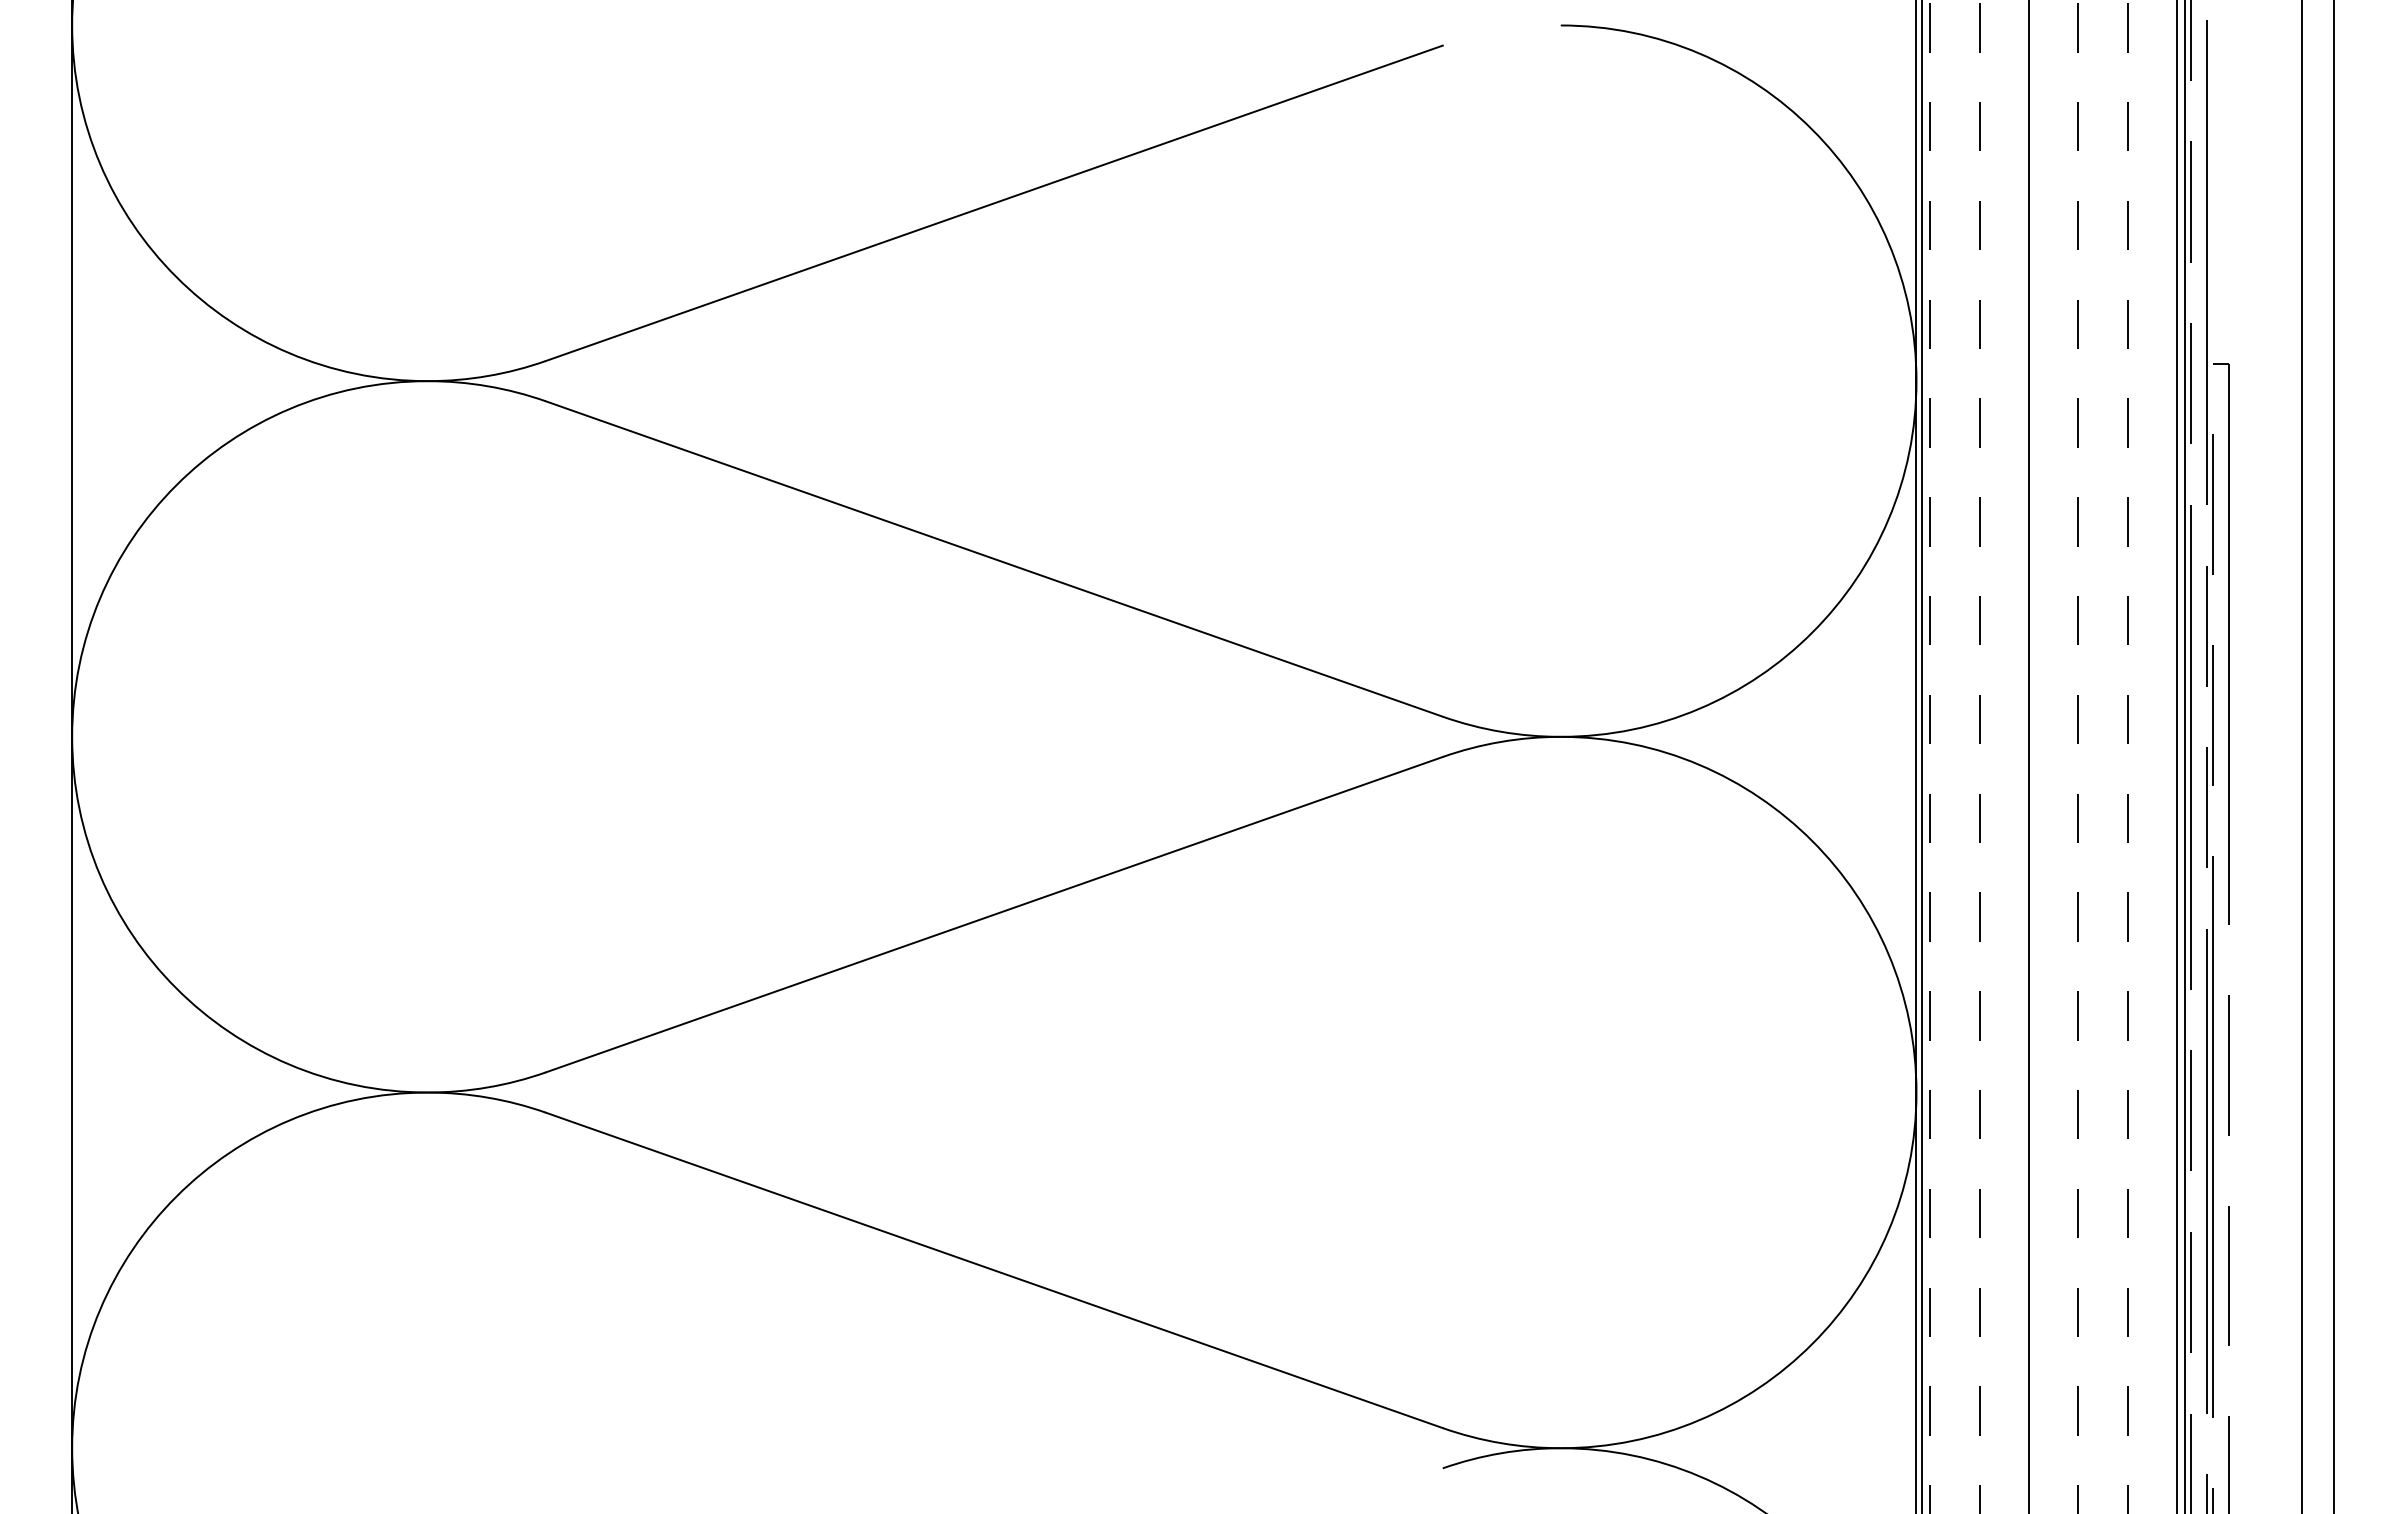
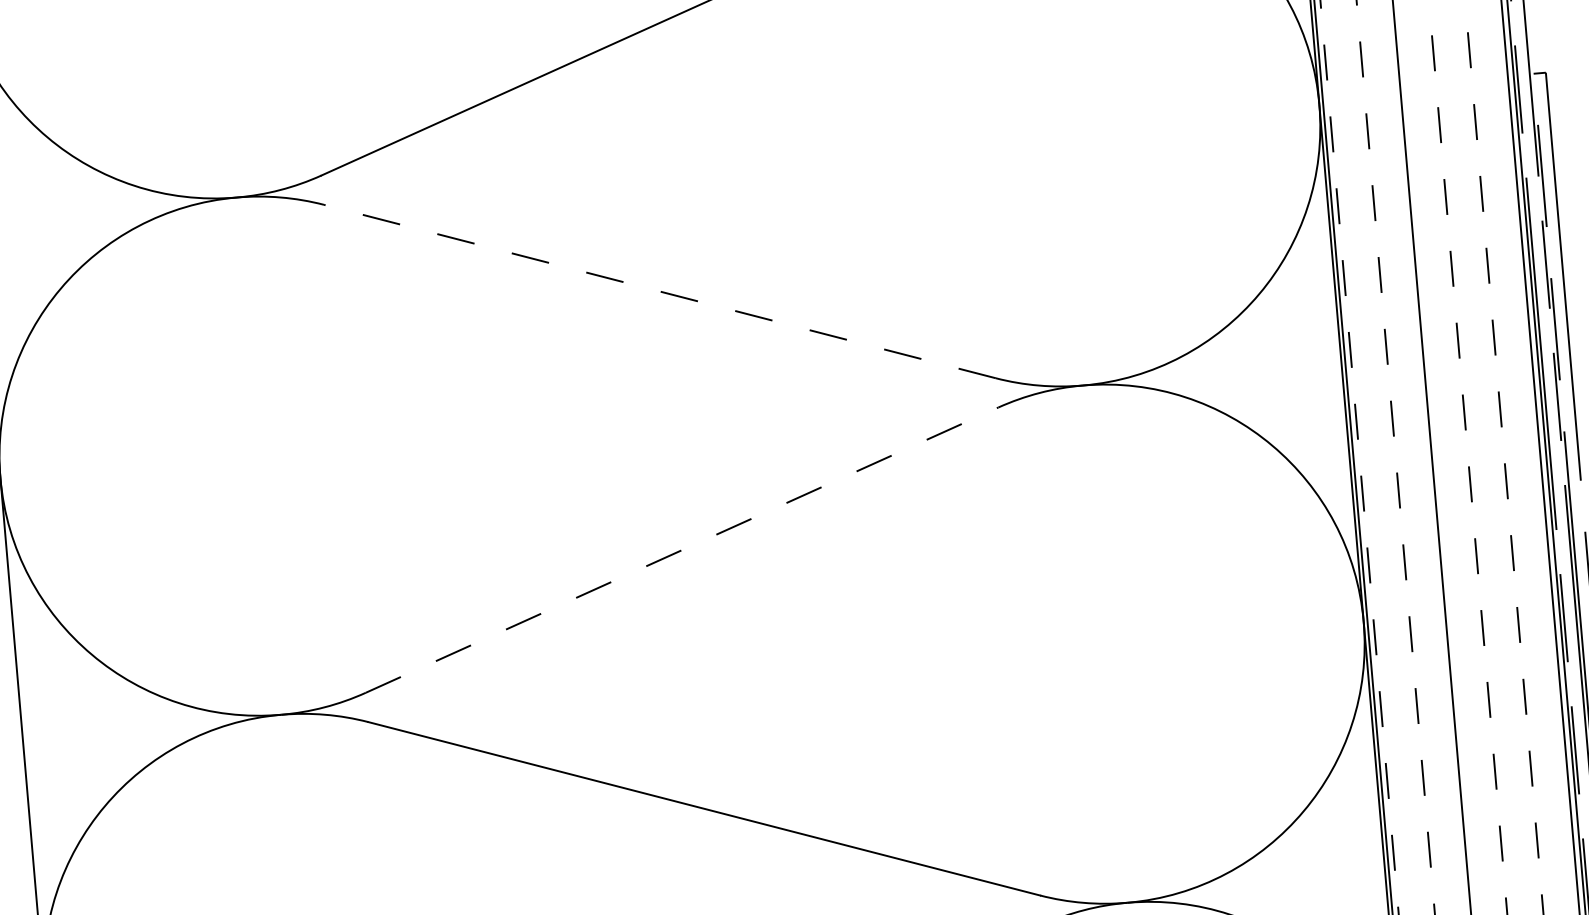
line: (993, 558) -> (659, 291), solid -> dashed
line: (994, 914) -> (682, 550), solid -> dashed

